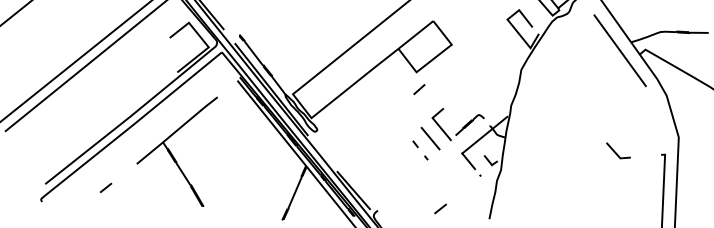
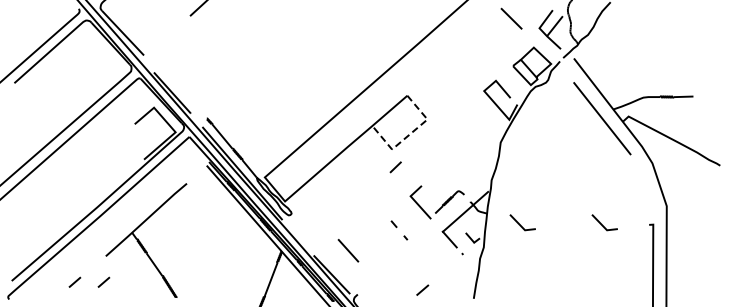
line: (434, 58) -> (410, 134), solid -> dashed
line: (430, 138) -> (348, 250), moved
line: (537, 149) -> (520, 224), added
line: (133, 188) -> (103, 281), added

